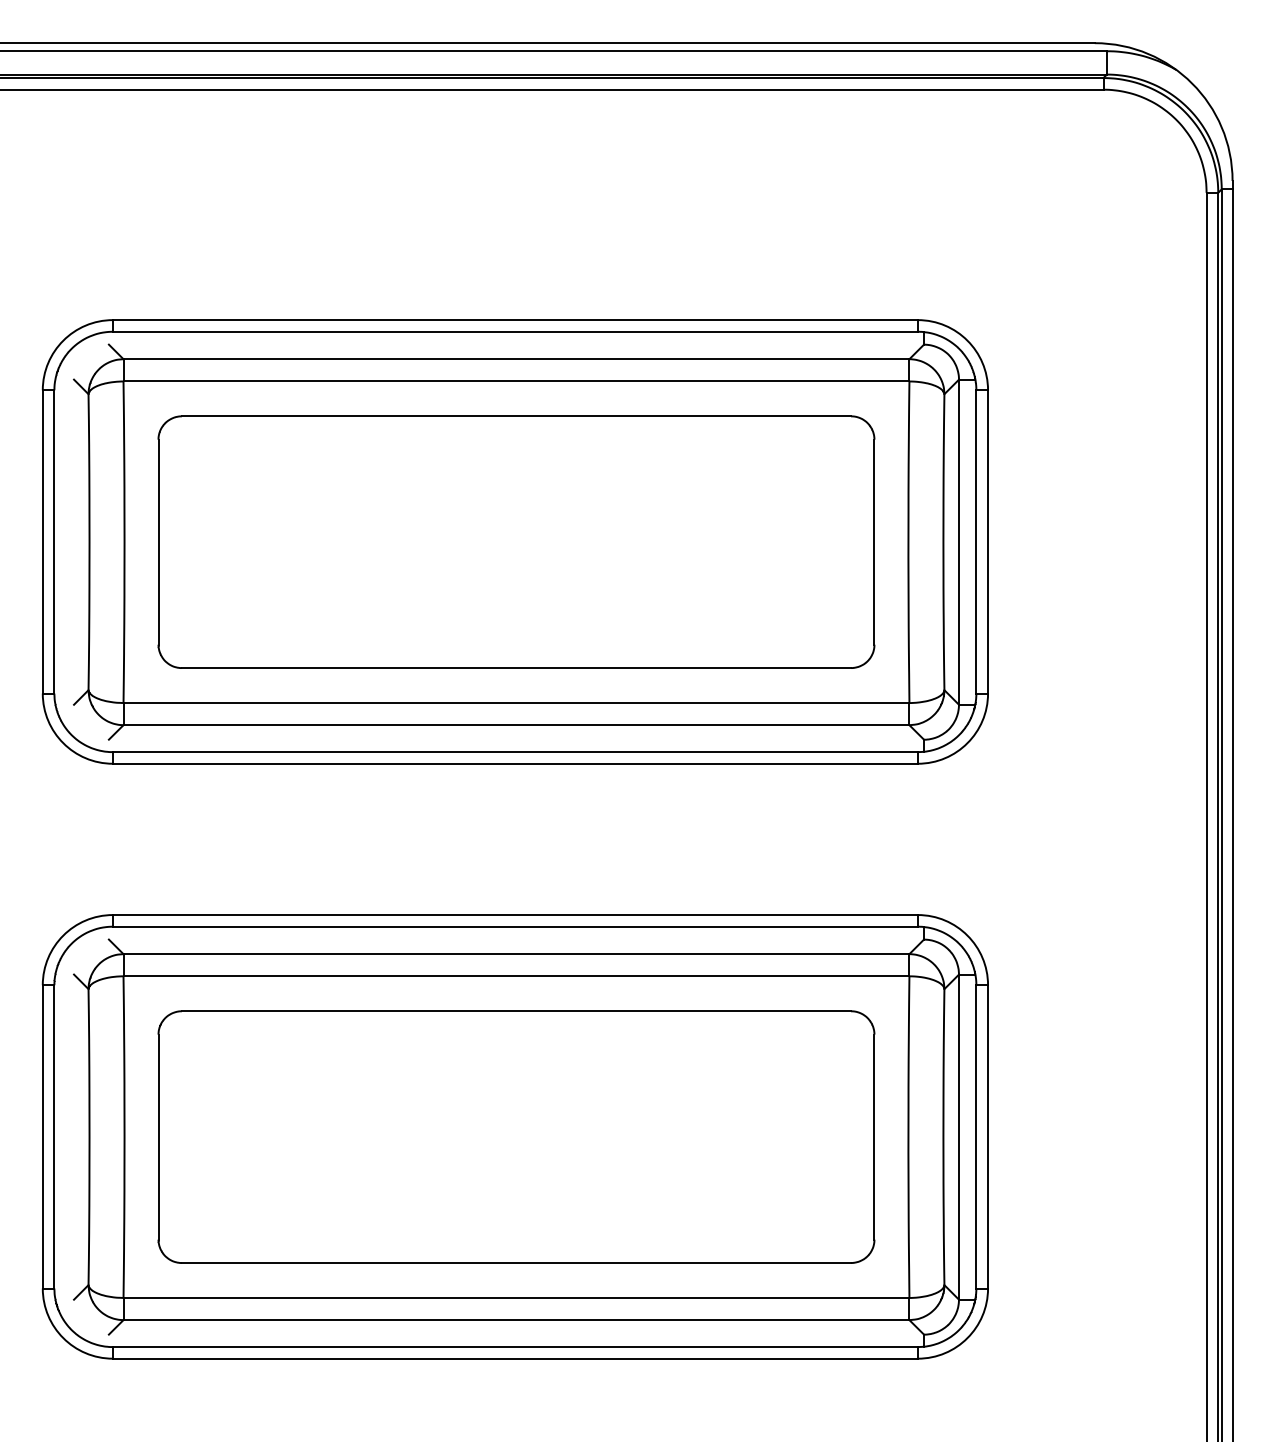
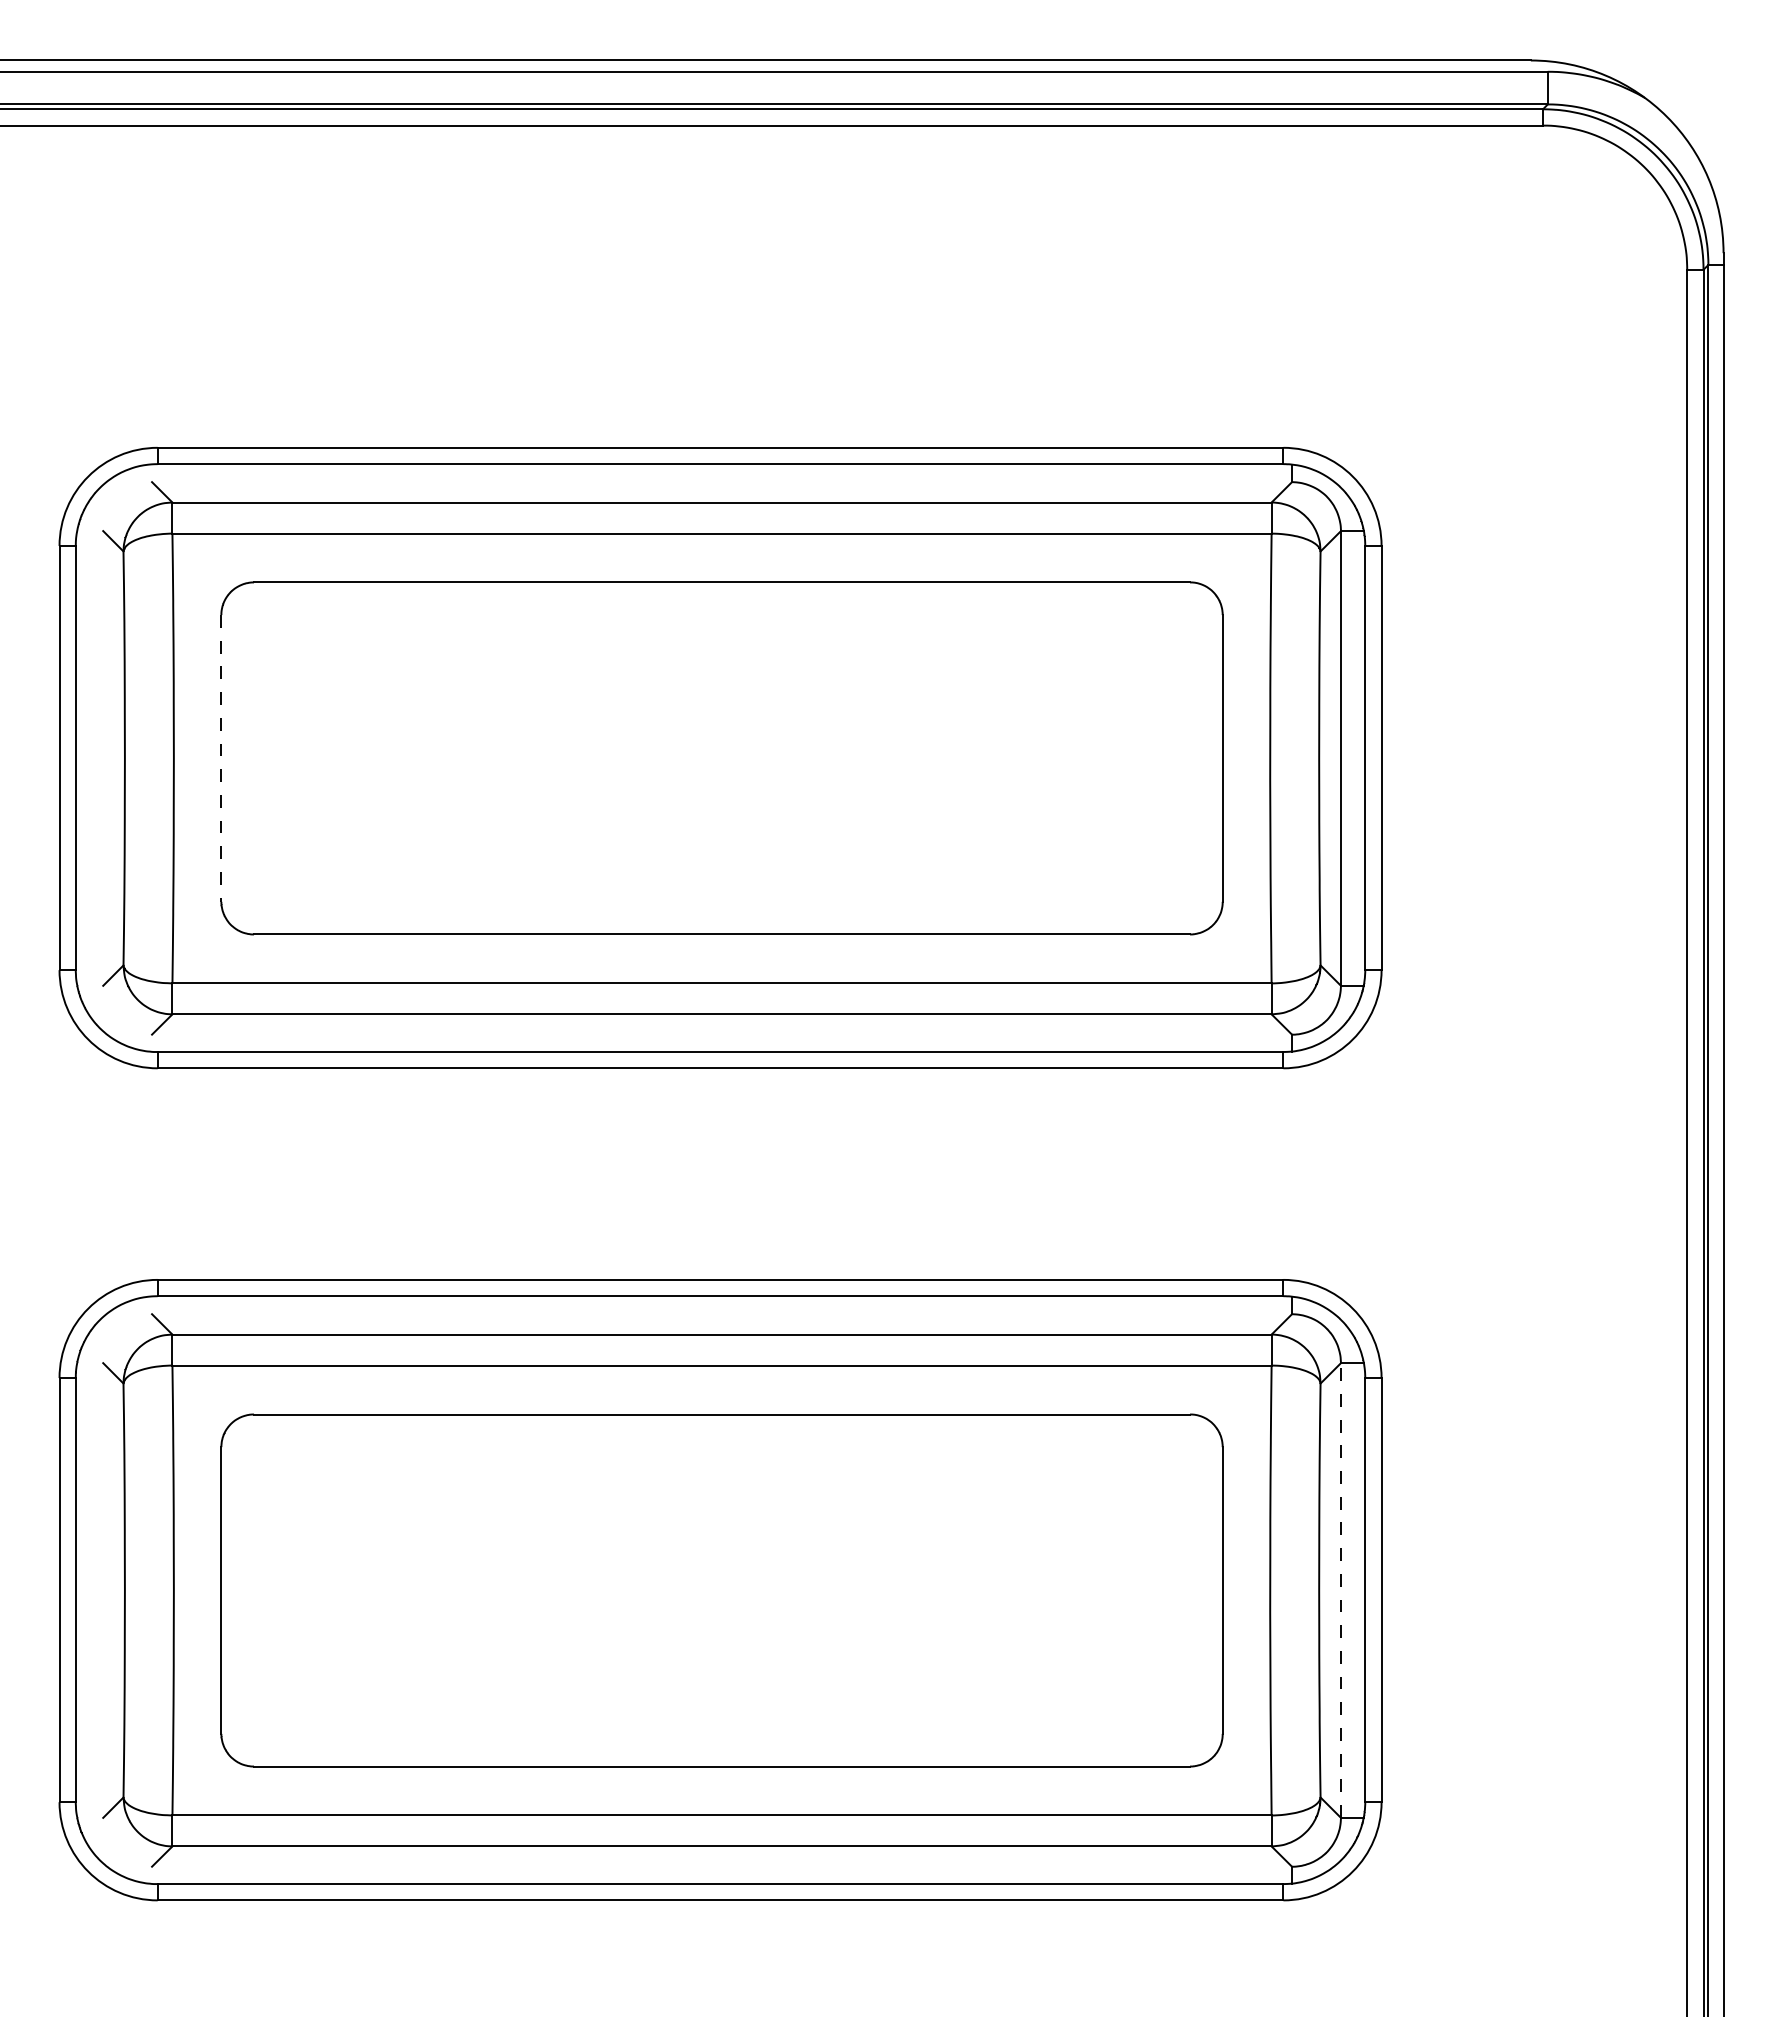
line: (158, 542) -> (221, 758), solid -> dashed
line: (958, 1137) -> (1340, 1590), solid -> dashed

